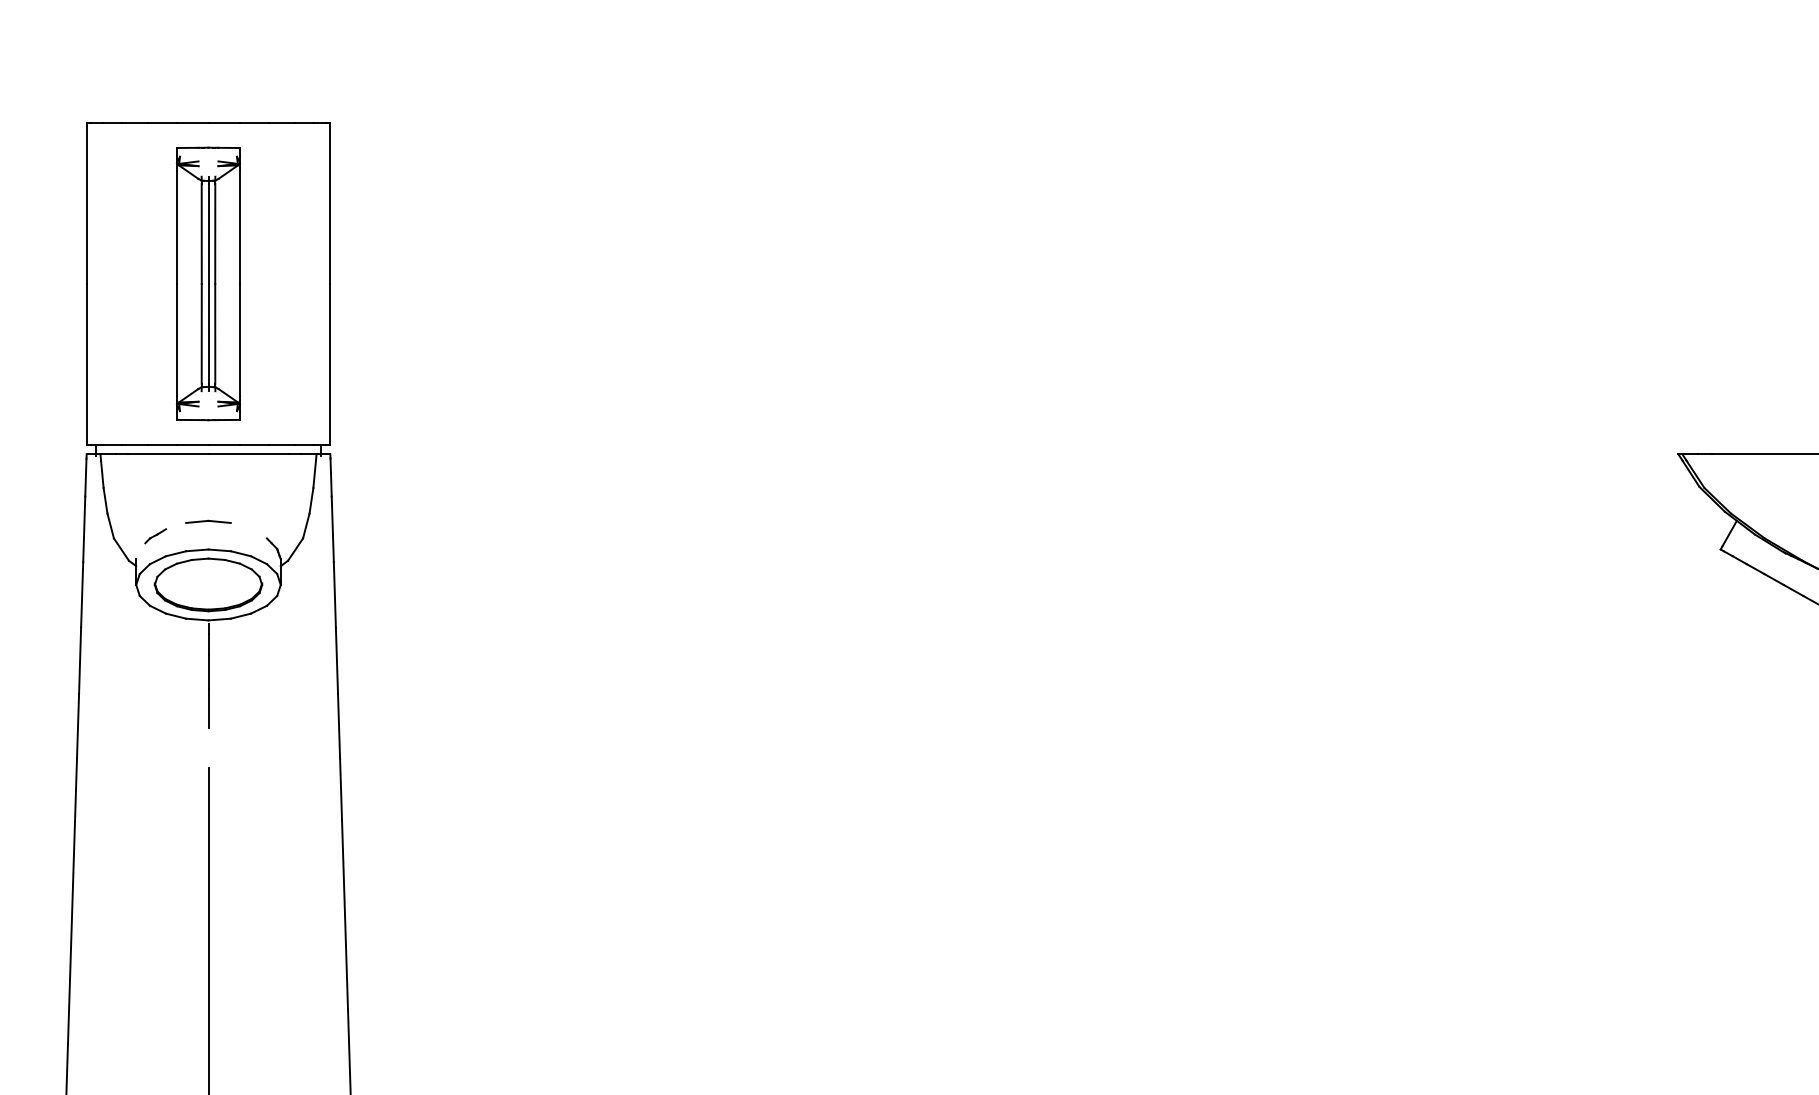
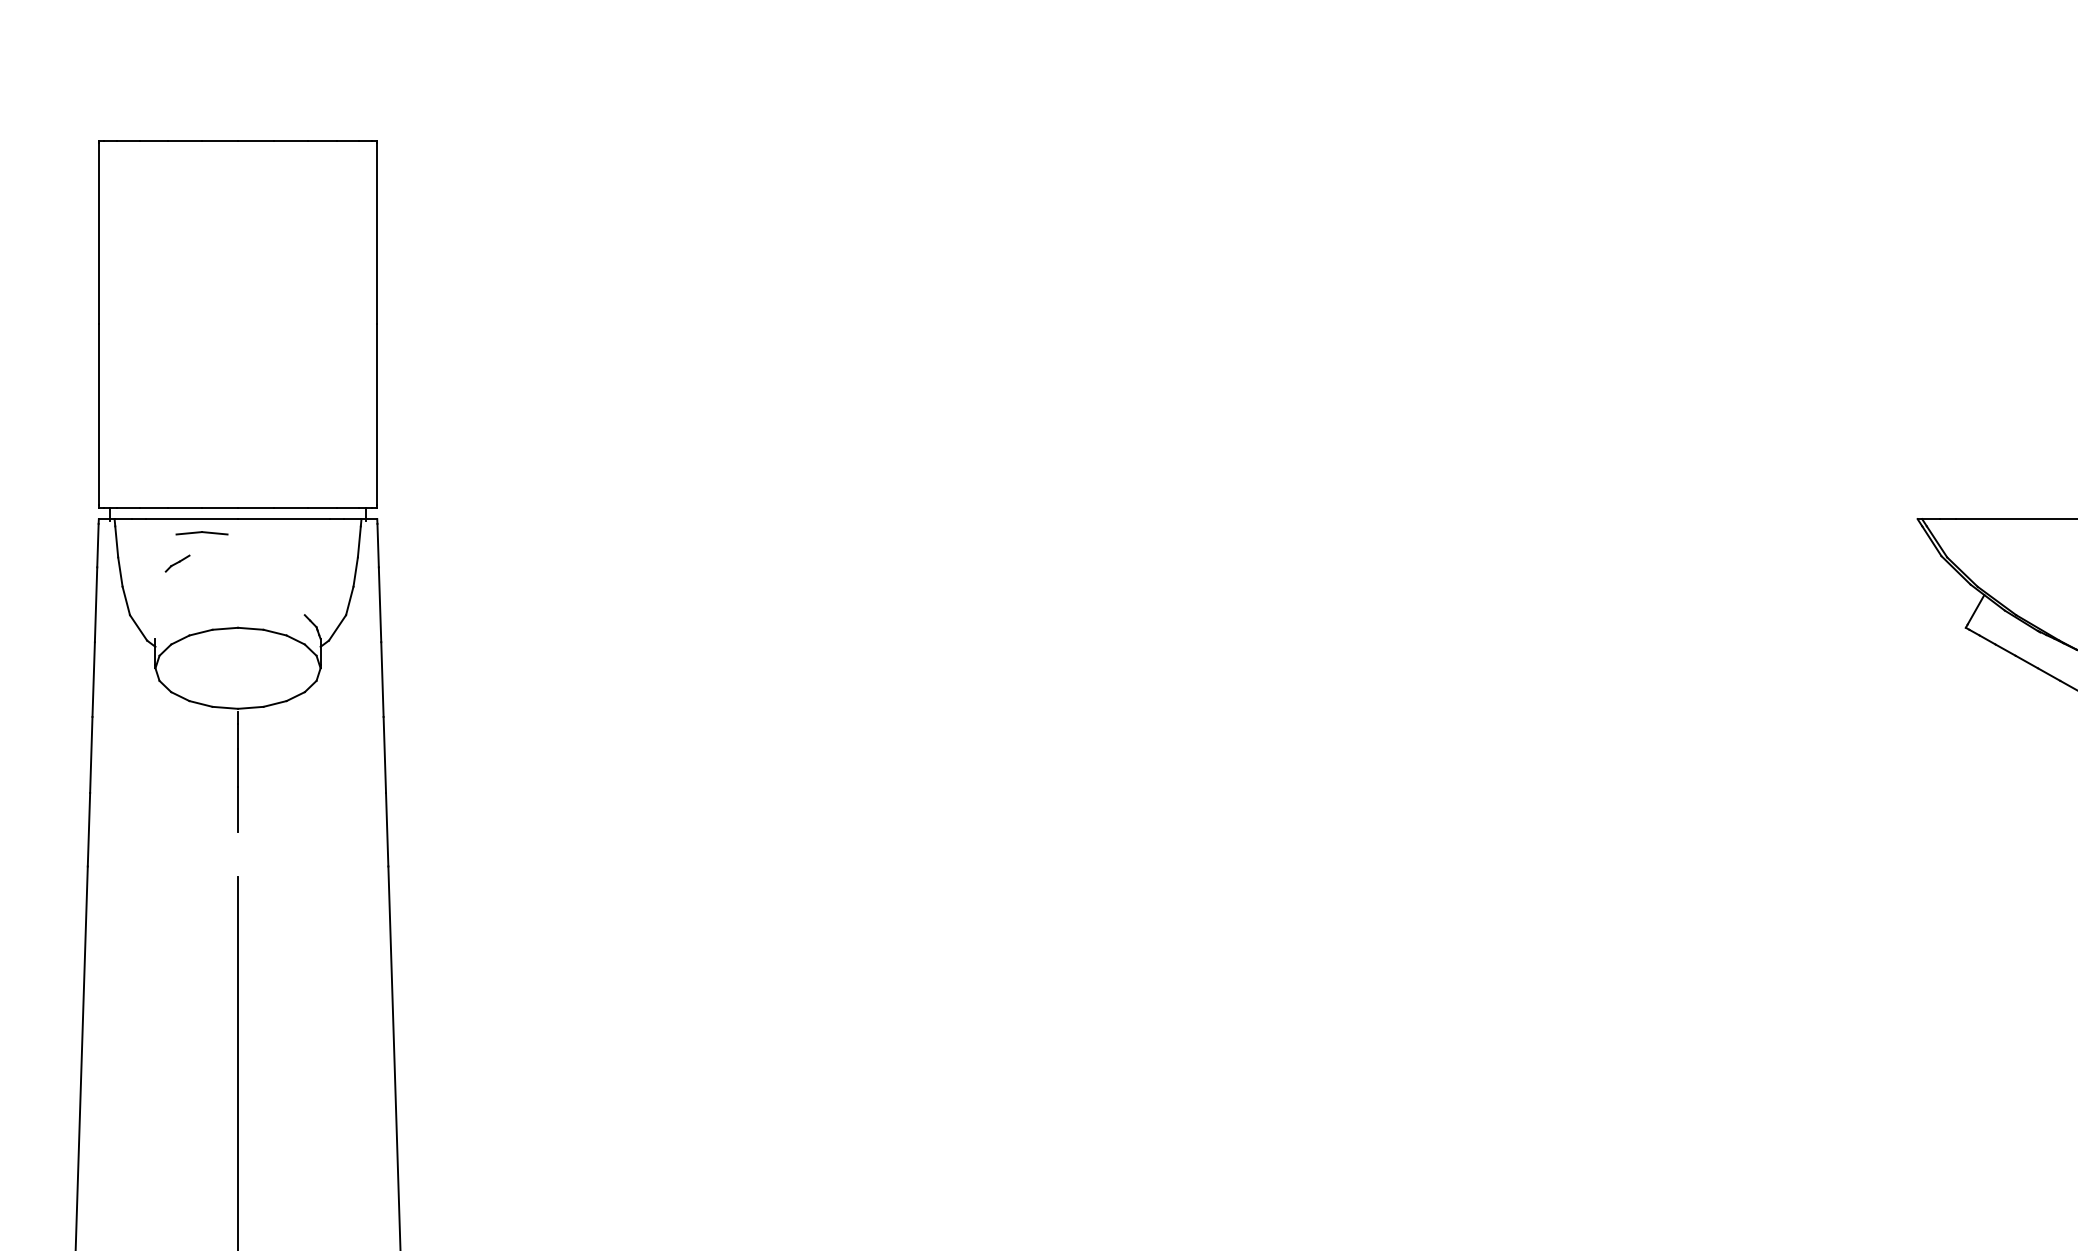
part: (208, 283) -> (238, 323), removed
part: (208, 522) -> (201, 533), moved
part: (155, 536) -> (177, 563), moved
part: (208, 585) -> (237, 668), removed

